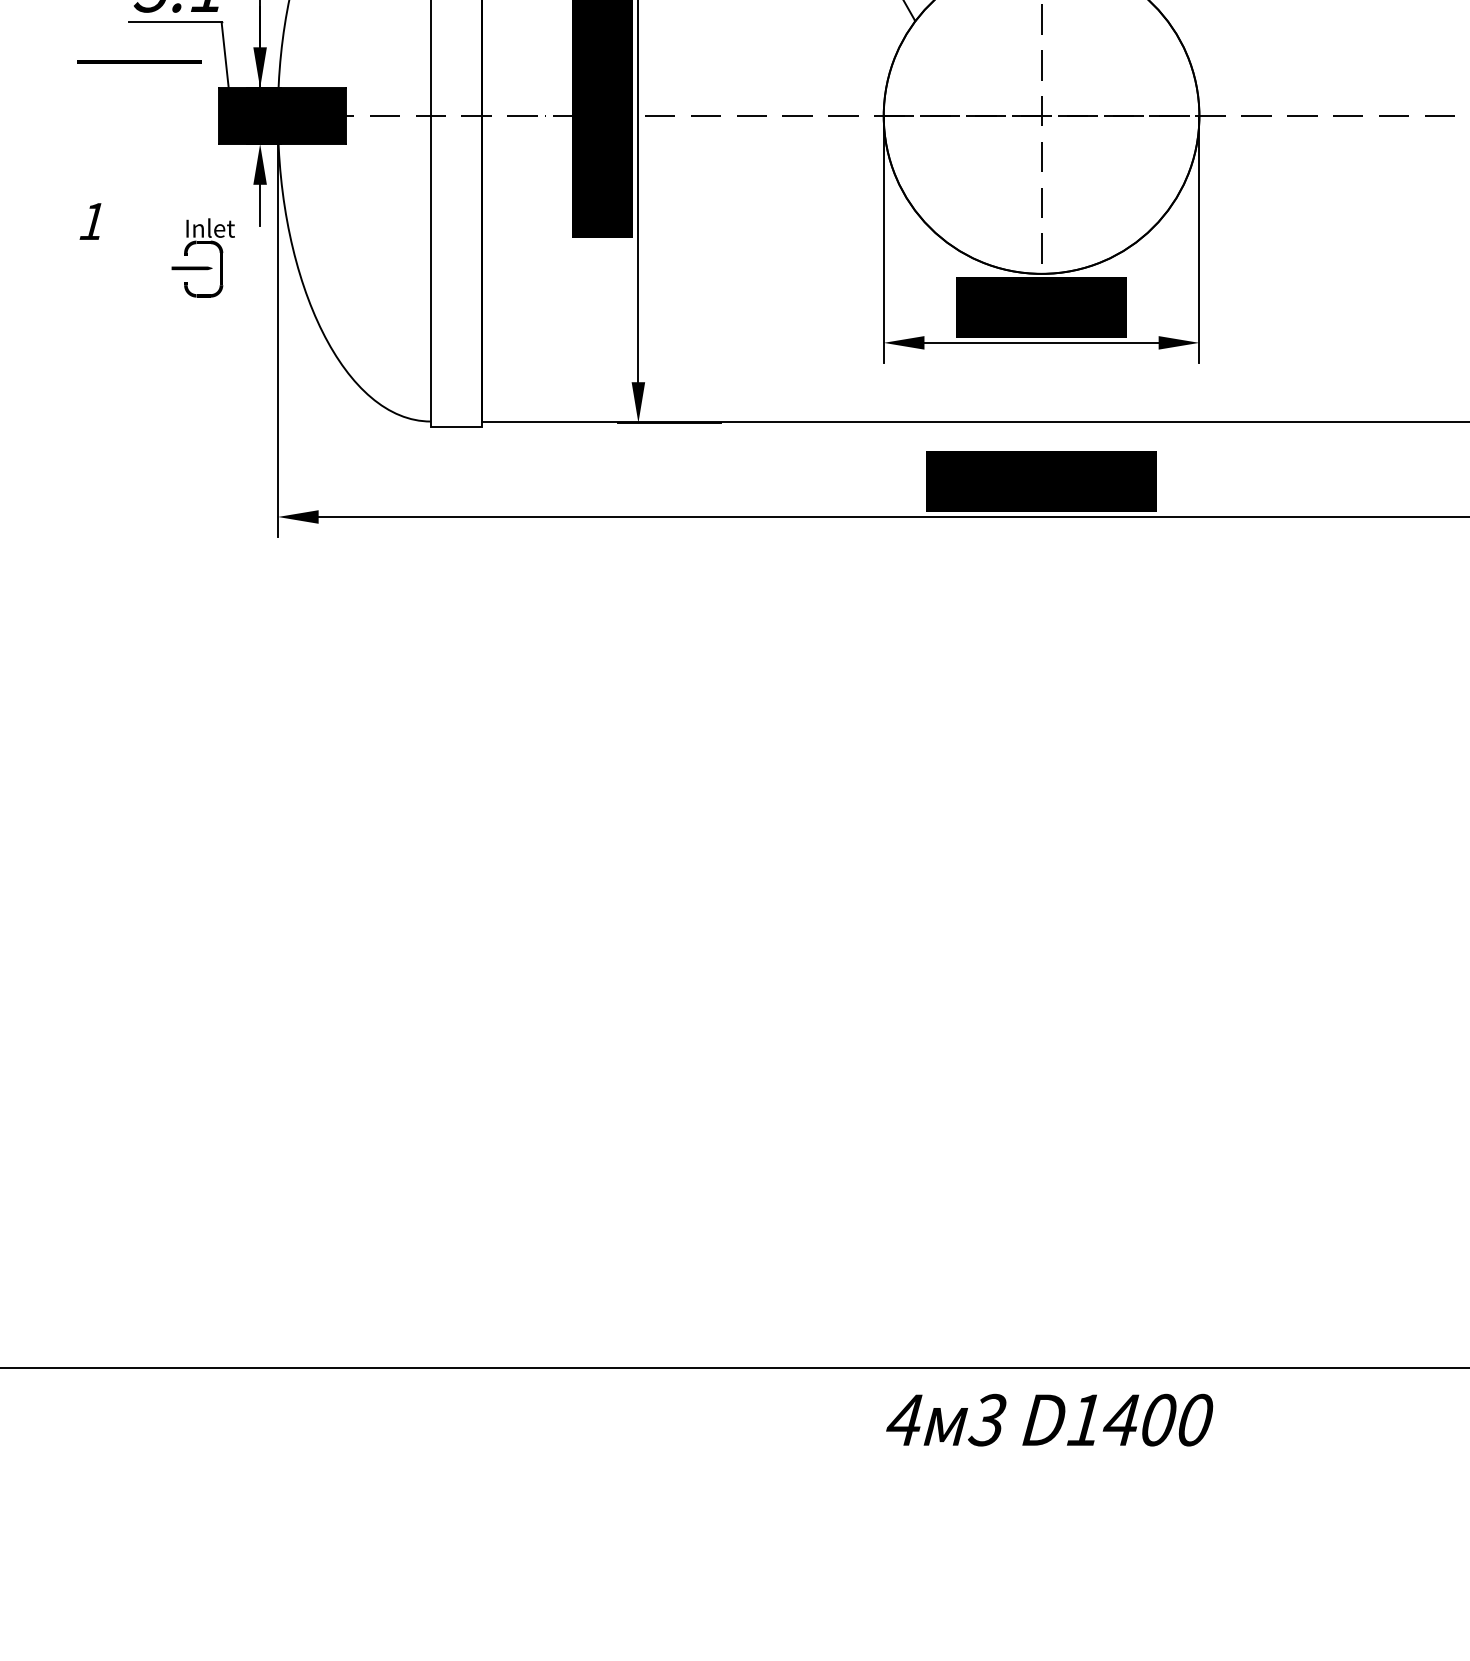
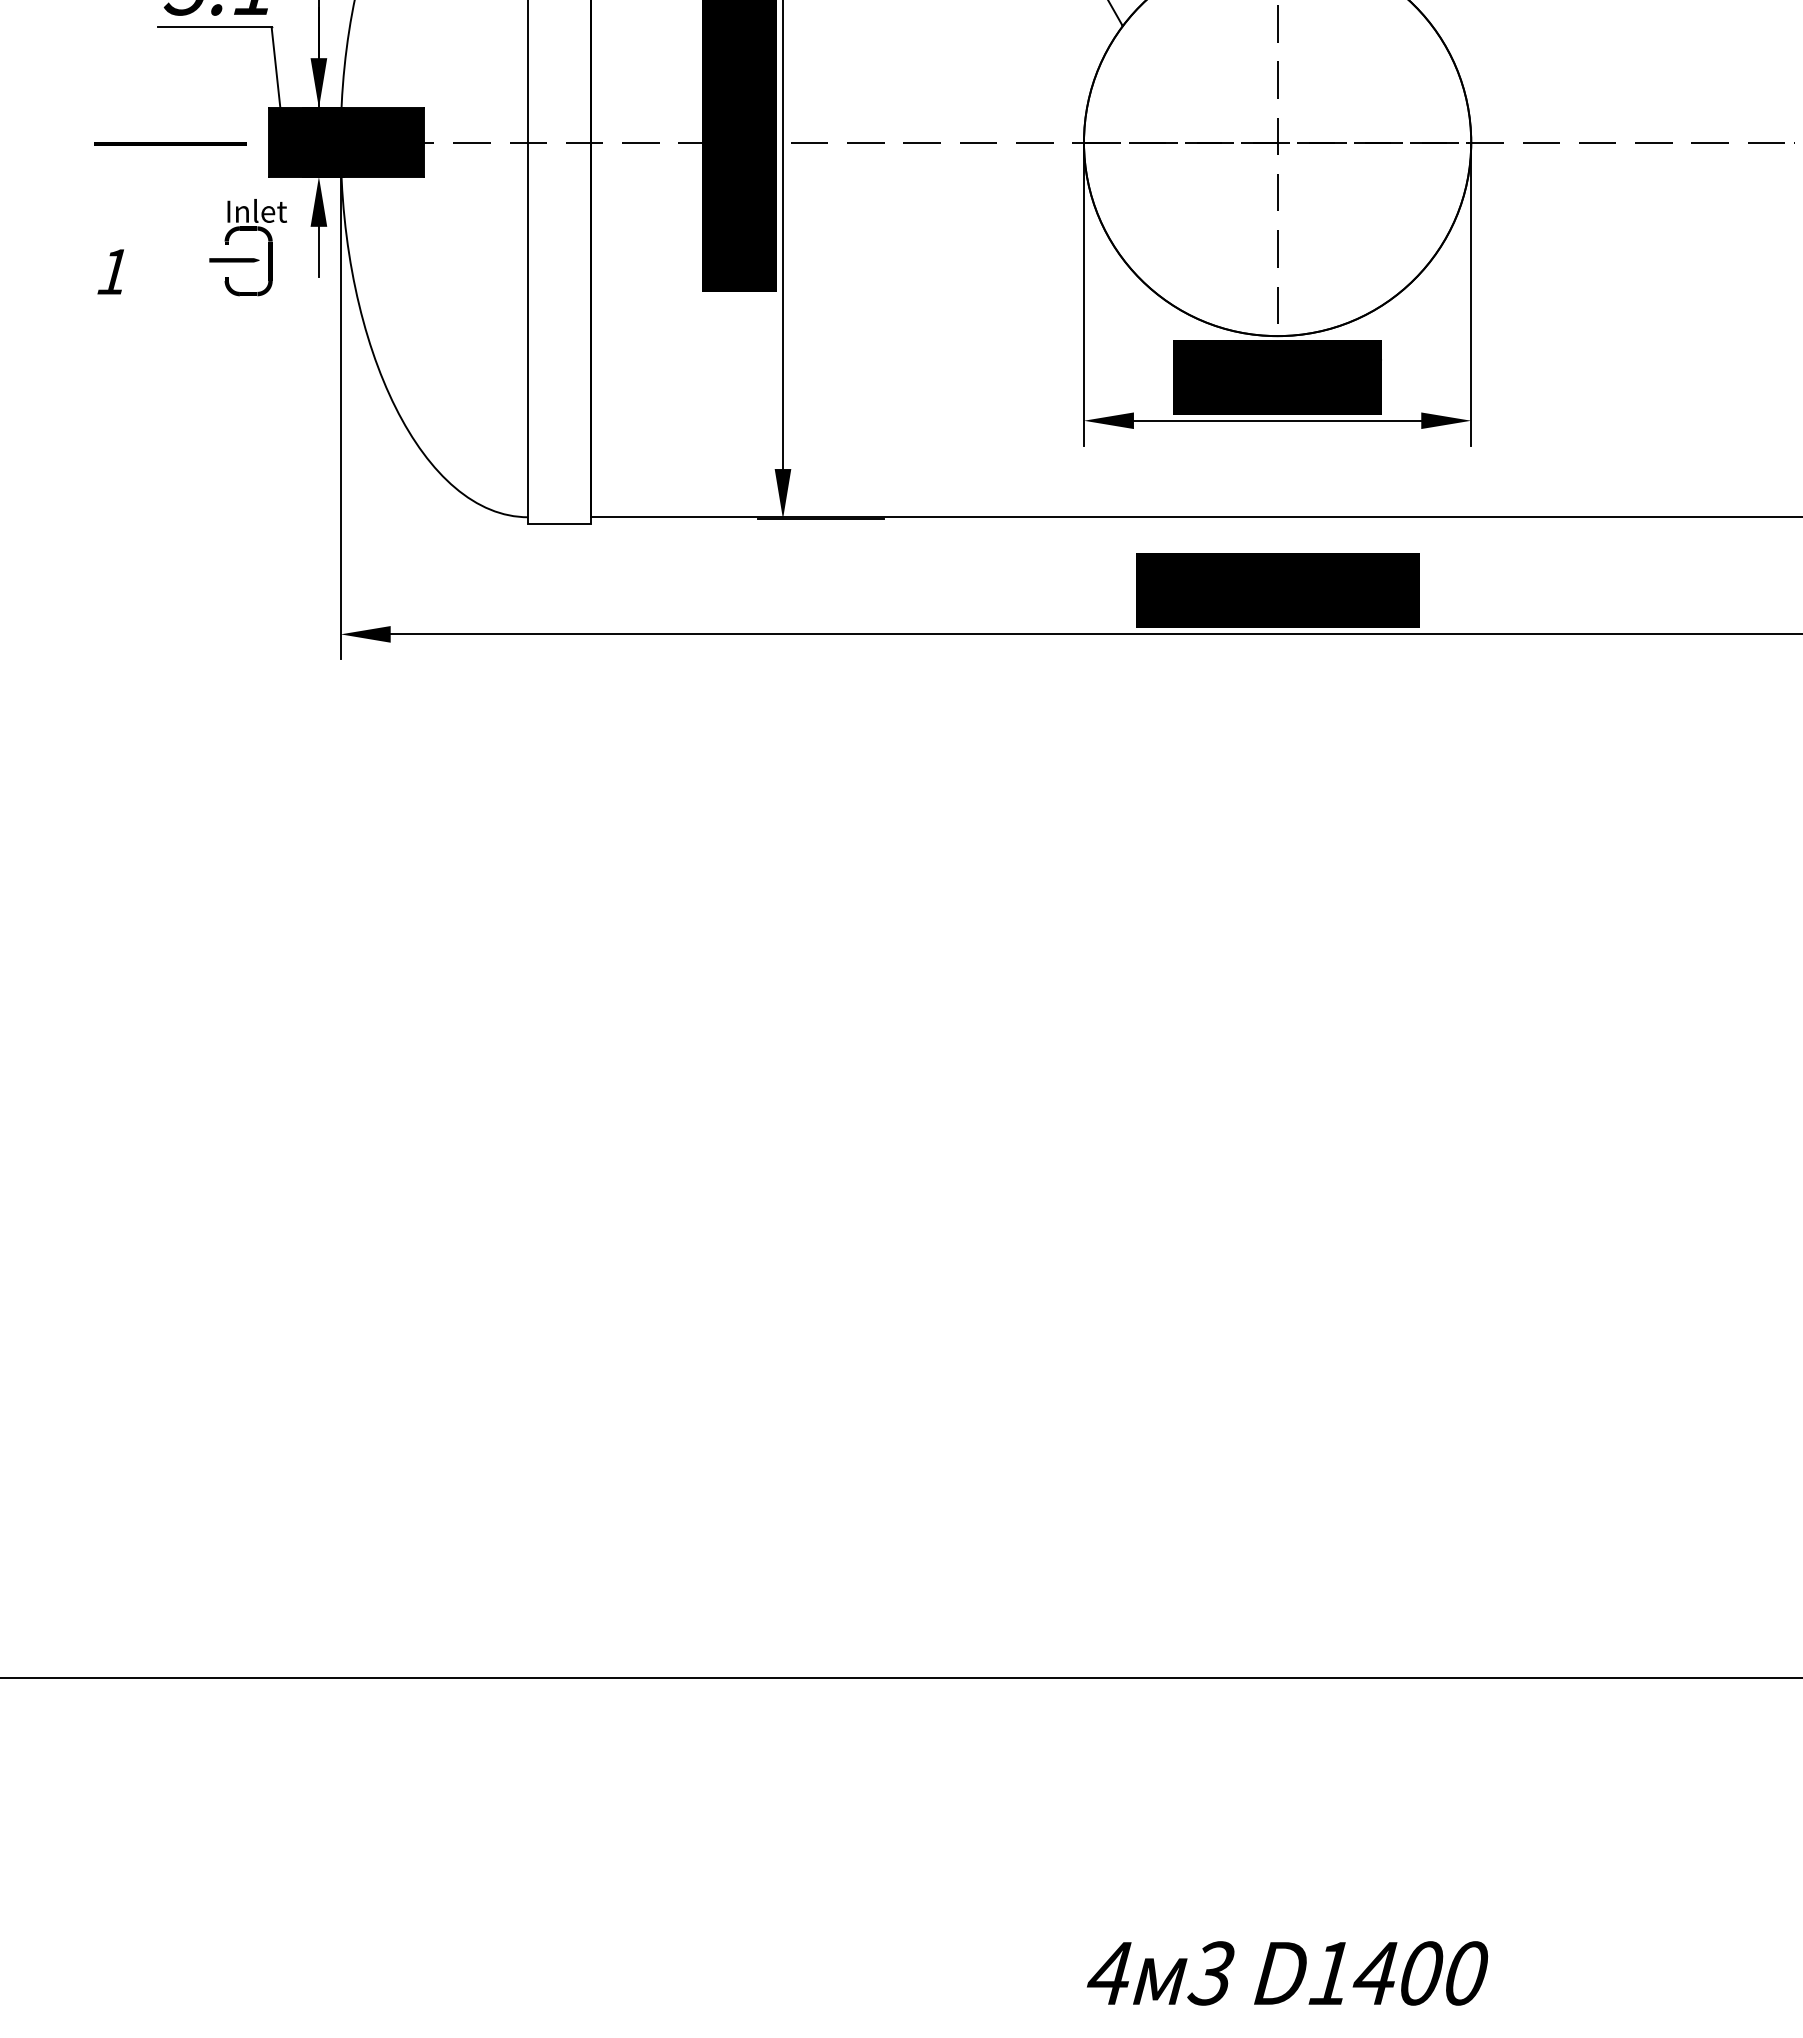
line: (139, 61) -> (170, 143), moved
text: (202, 257) -> (247, 247), moved
text: (1049, 1420) -> (1287, 1973), moved

